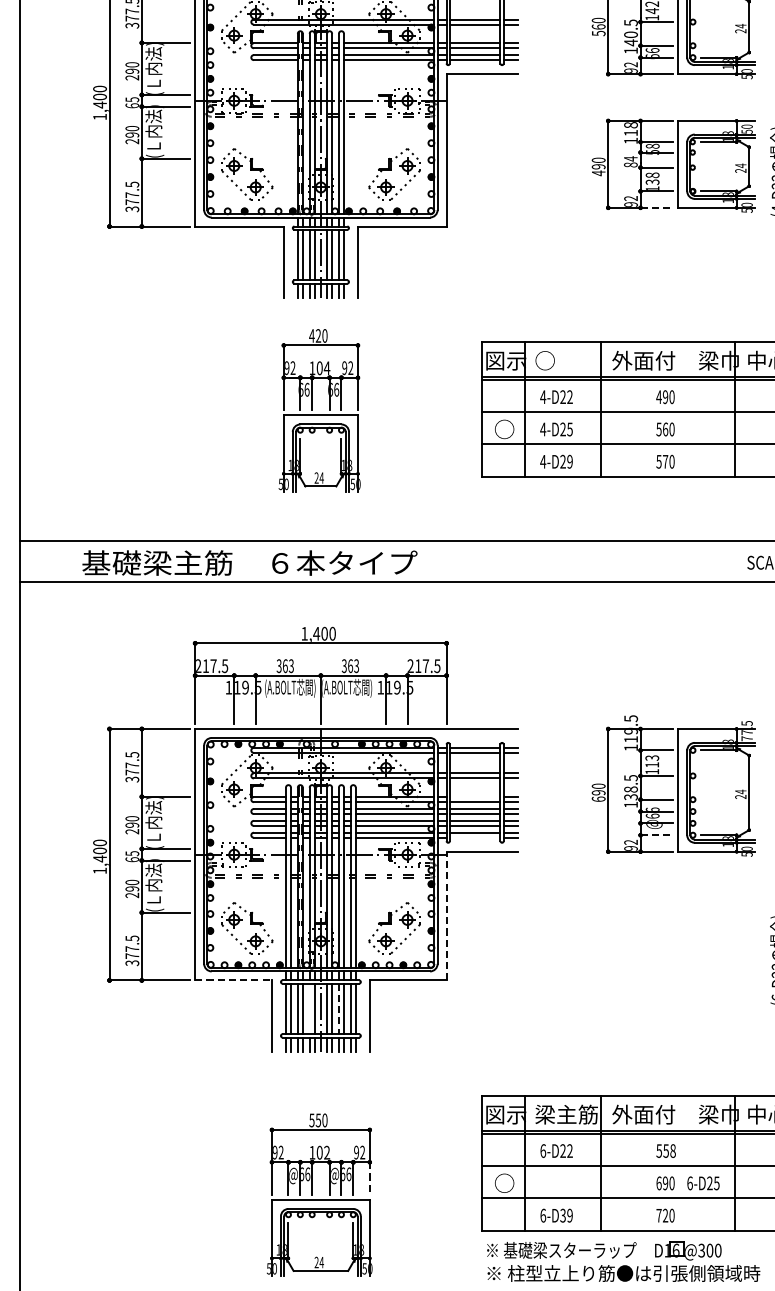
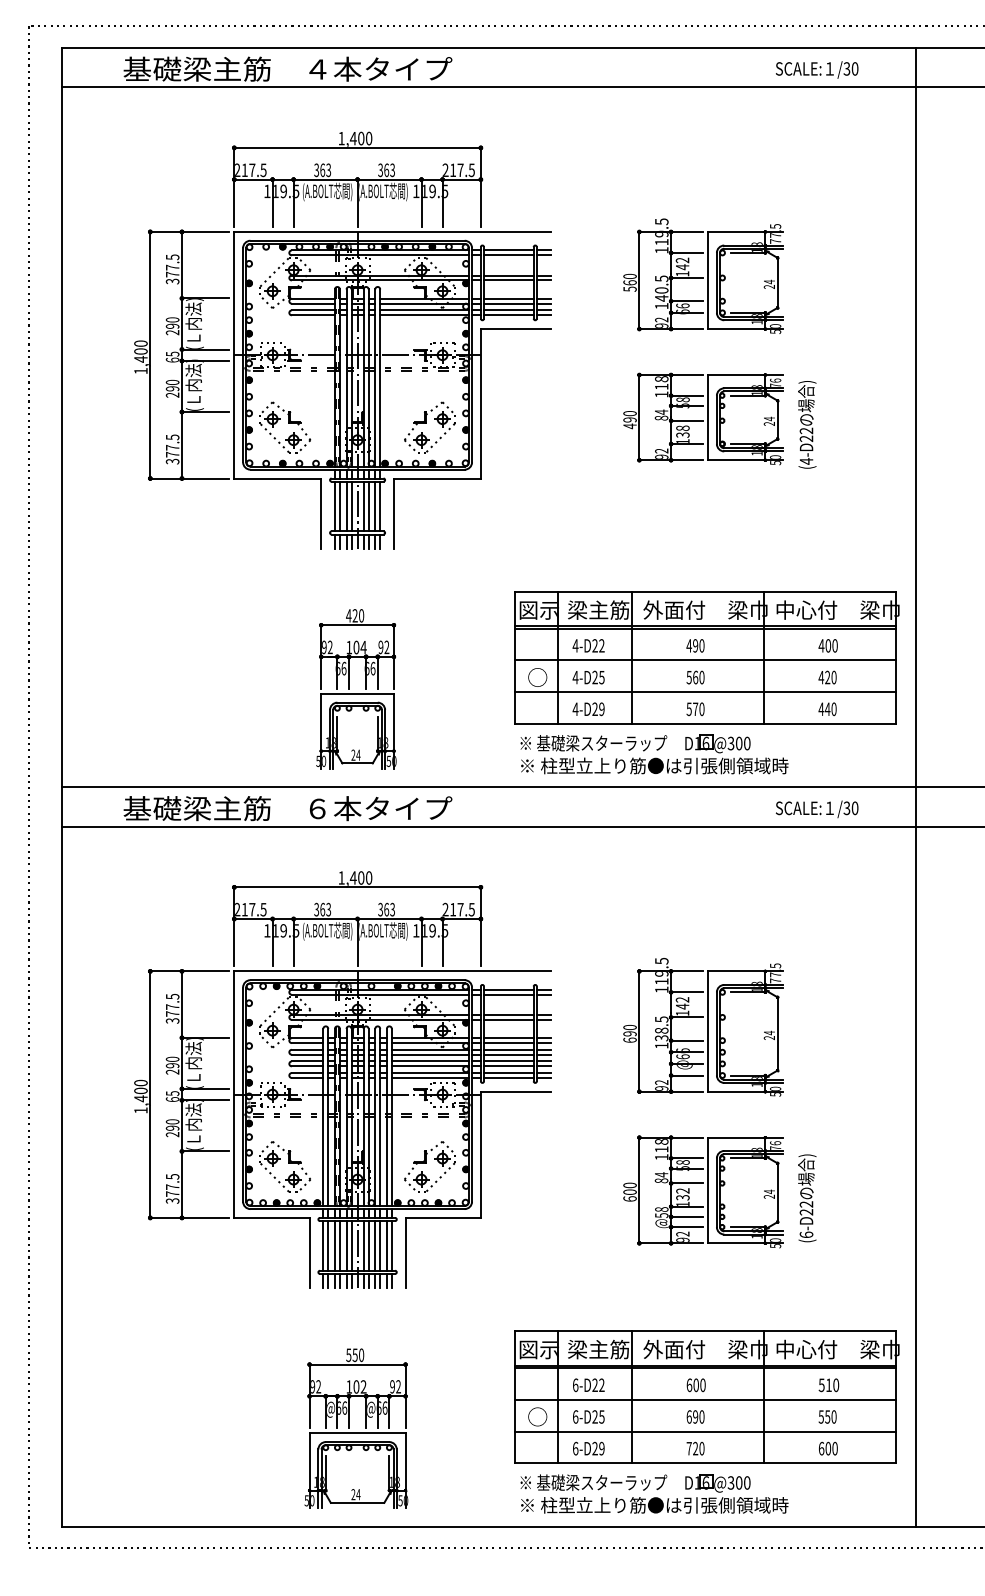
text: (747, 128) -> (775, 382), 50 -> 76
line: (656, 208) -> (686, 460), dashed -> solid
text: (566, 360) -> (598, 609), ○ -> 梁主筋
part: (319, 411) -> (356, 689), moved
part: (623, 507) -> (654, 754), added
text: (652, 761) -> (682, 1003), 113 -> 142
line: (474, 797) -> (508, 1038), added
line: (656, 835) -> (686, 1075), dashed -> solid
line: (474, 837) -> (508, 1077), added
line: (446, 915) -> (480, 1154), dashed -> solid
part: (673, 953) -> (703, 1191), added
line: (233, 979) -> (271, 1217), dashed -> solid
line: (309, 1008) -> (346, 1245), added
line: (339, 1008) -> (375, 1245), dashed -> solid
text: (665, 1150) -> (695, 1384), 558 -> 600
line: (369, 1178) -> (405, 1412), dashed -> solid
text: (703, 1182) -> (588, 1416), moved
text: (562, 1215) -> (594, 1448), 6-D39 -> 6-D29

